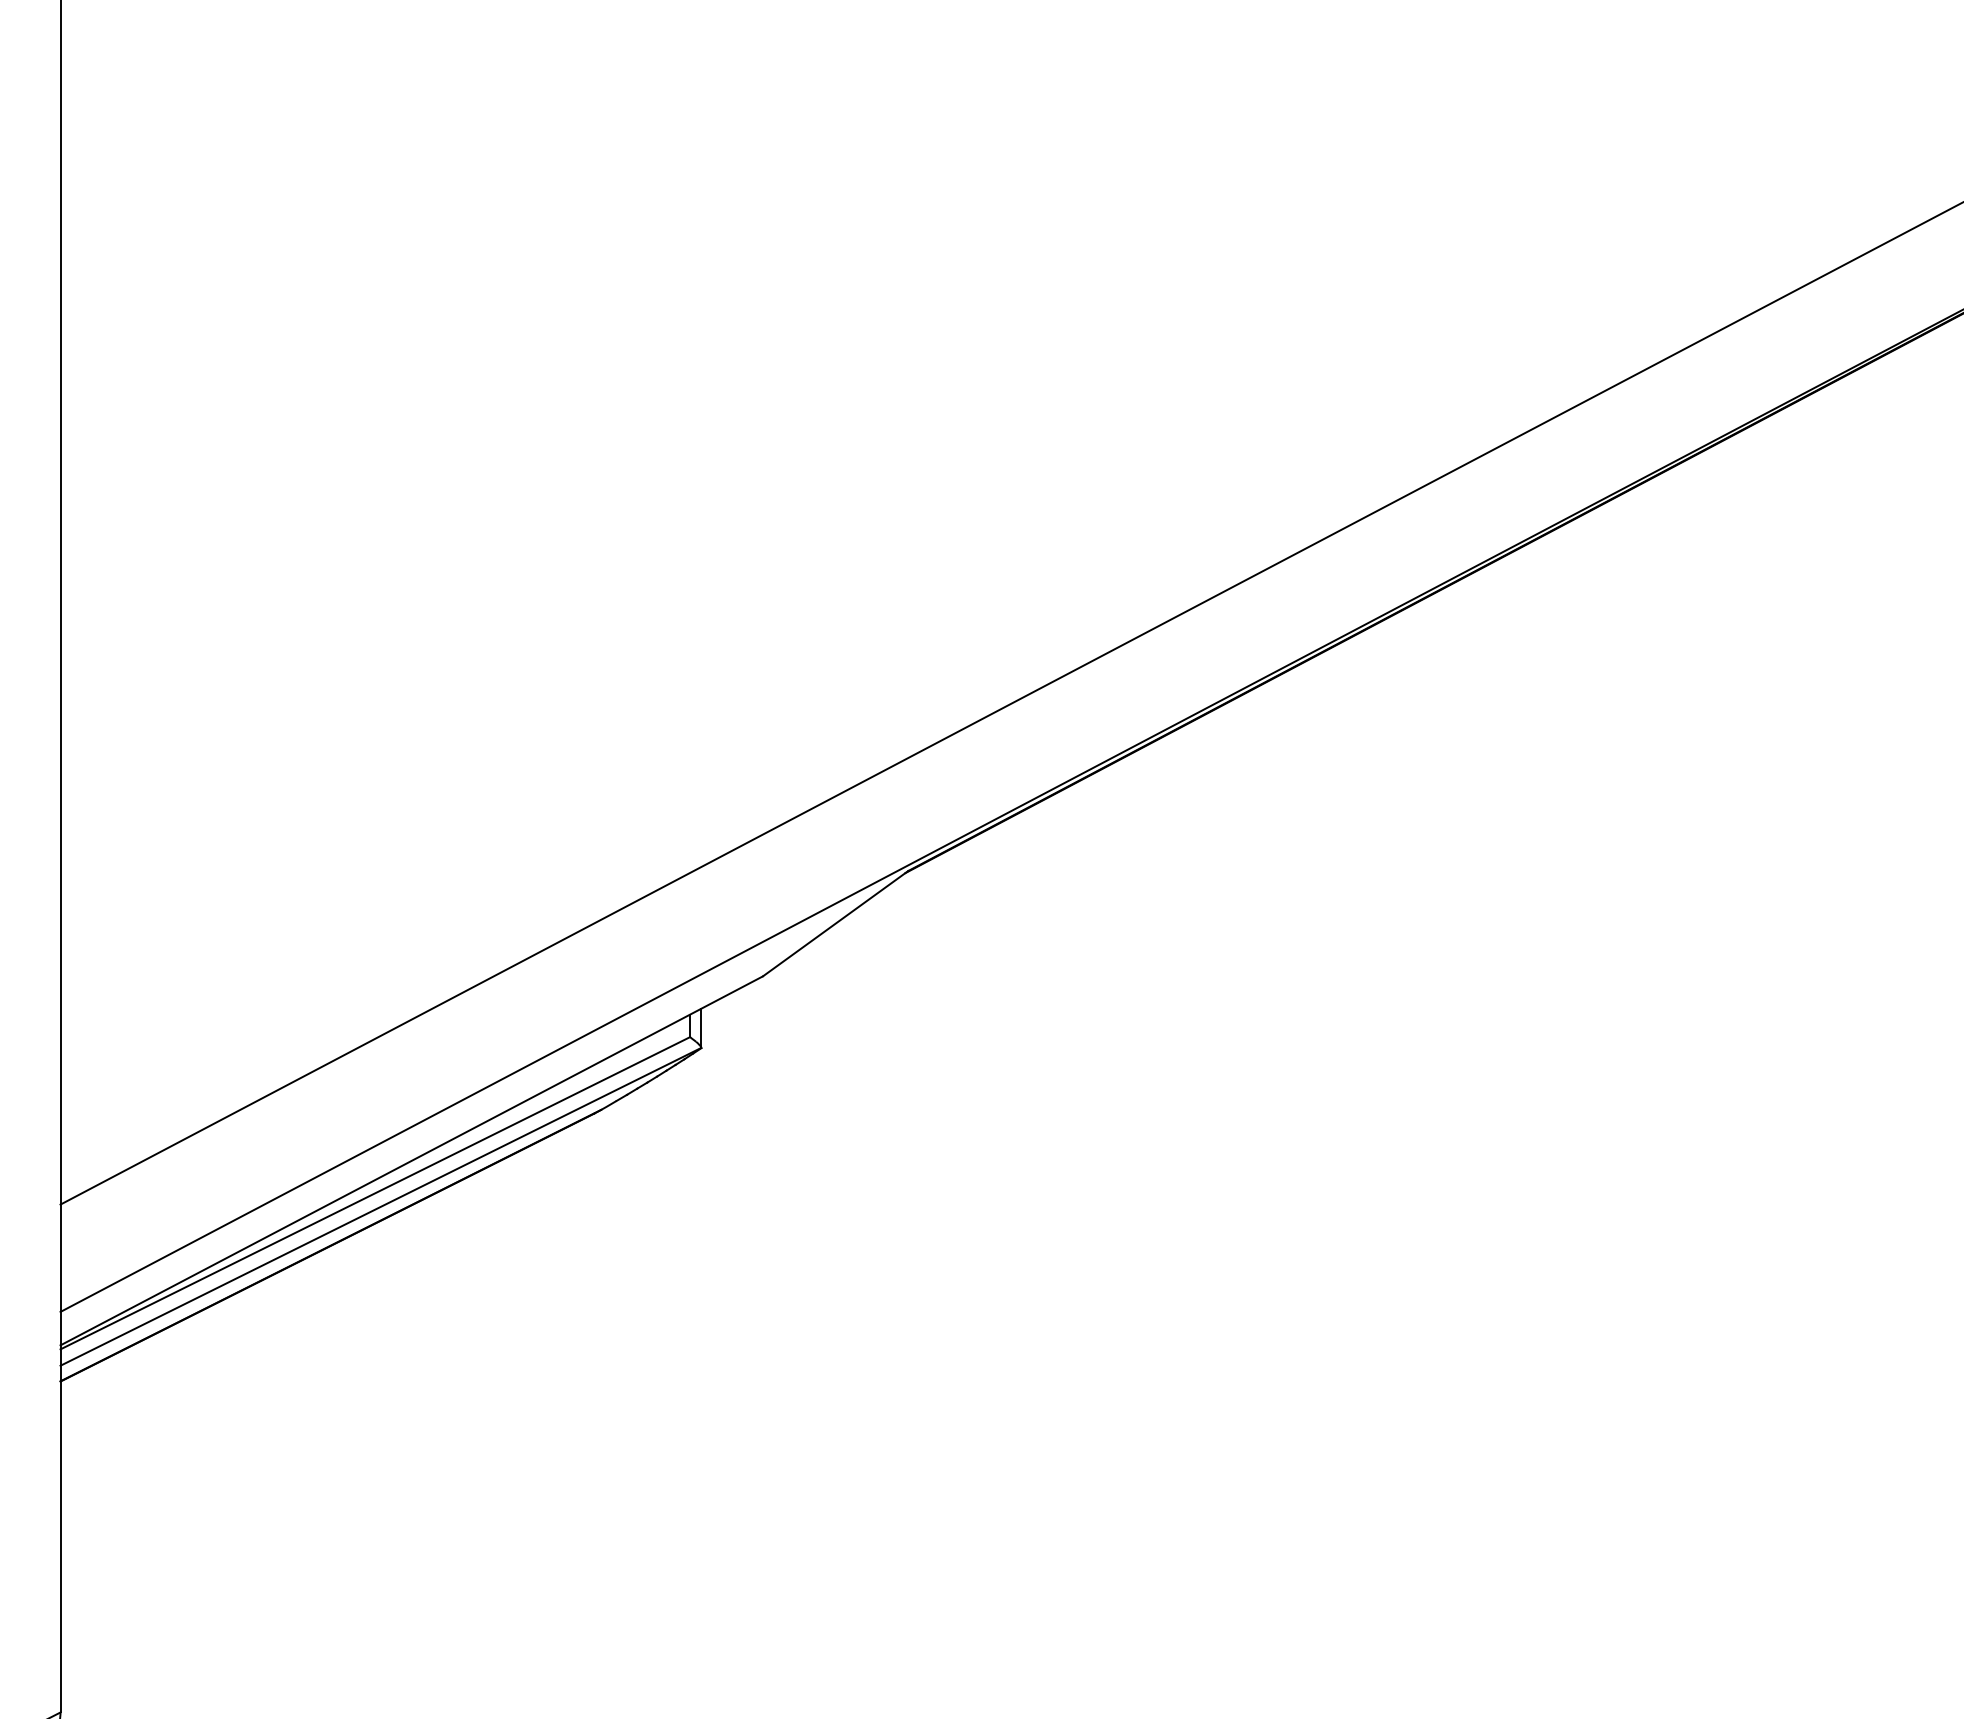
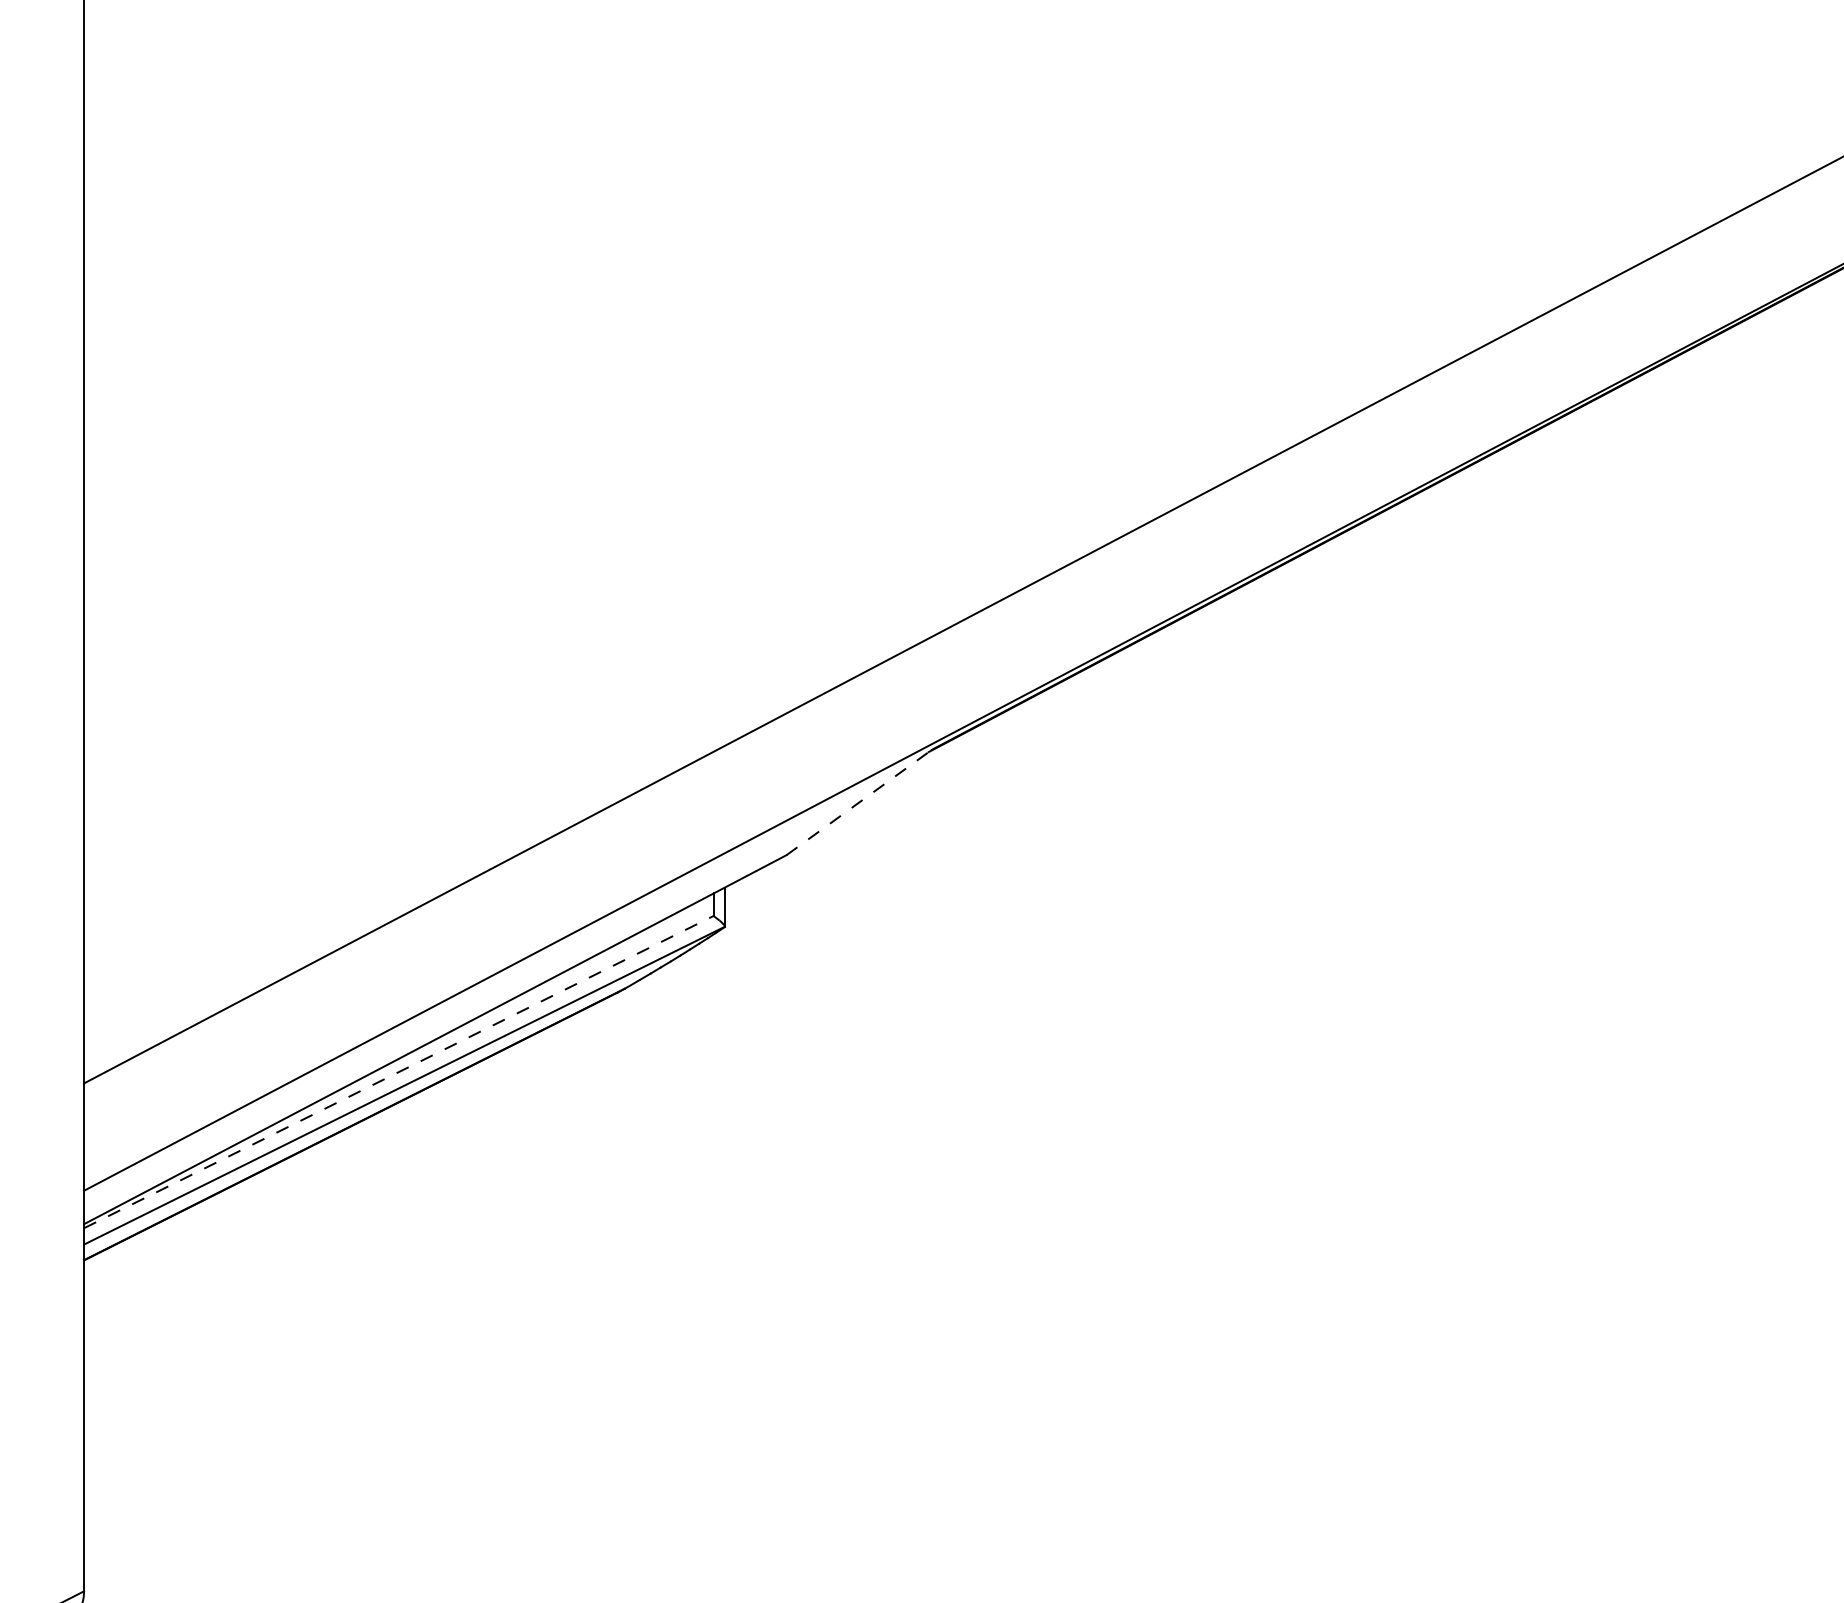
line: (835, 923) -> (859, 802), solid -> dashed
line: (375, 1193) -> (399, 1072), solid -> dashed

